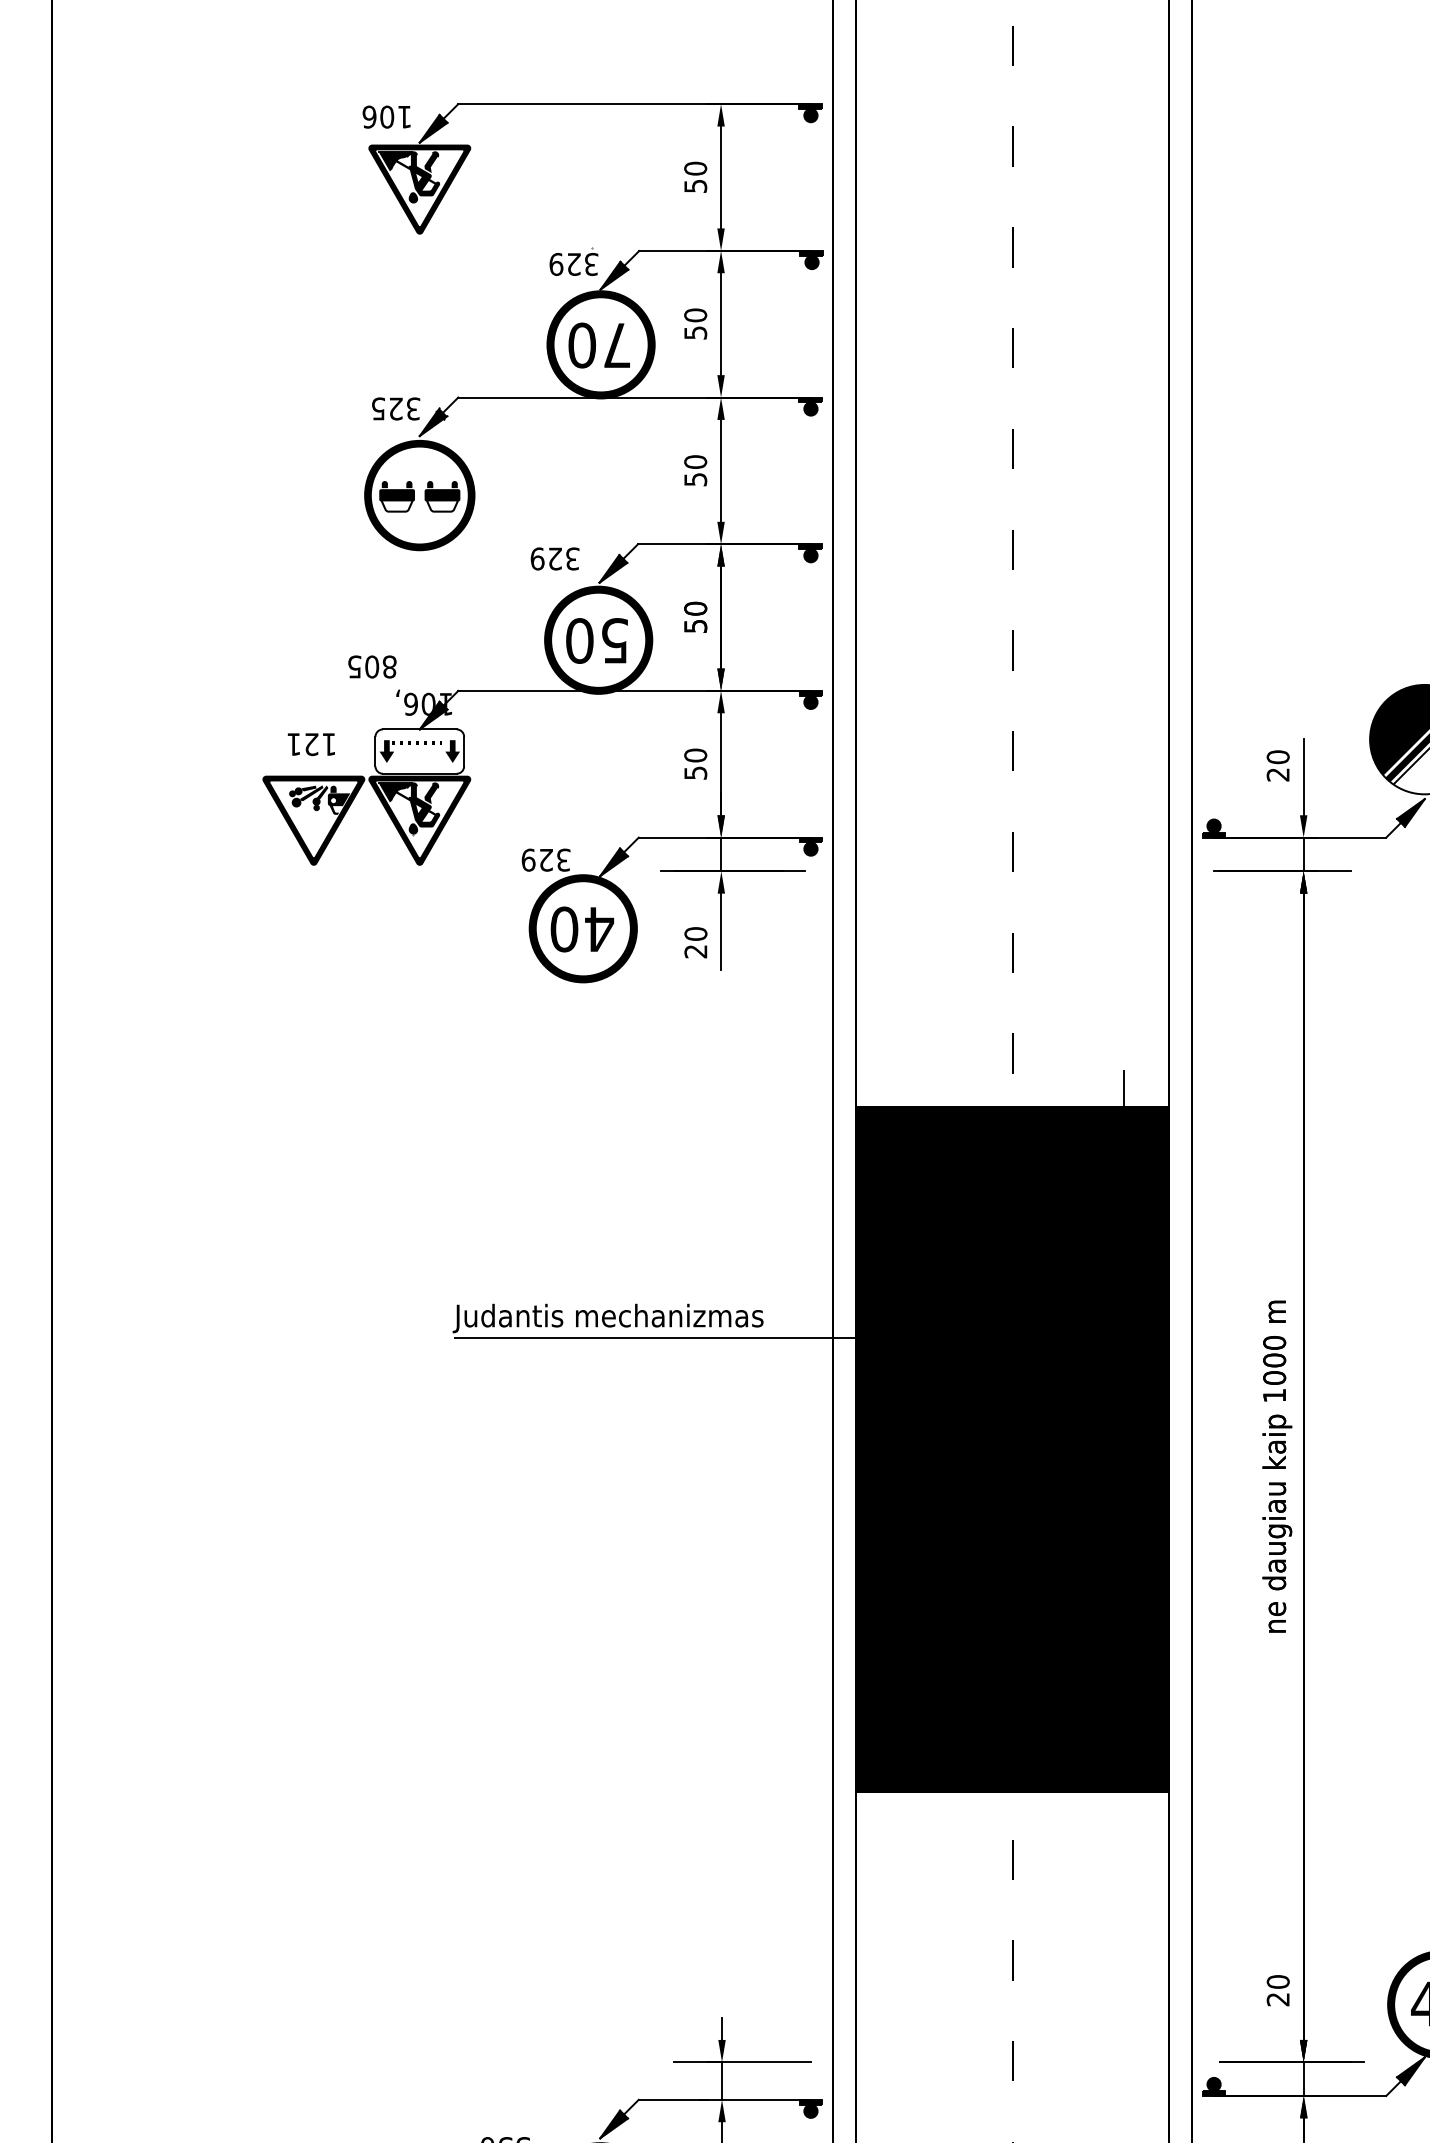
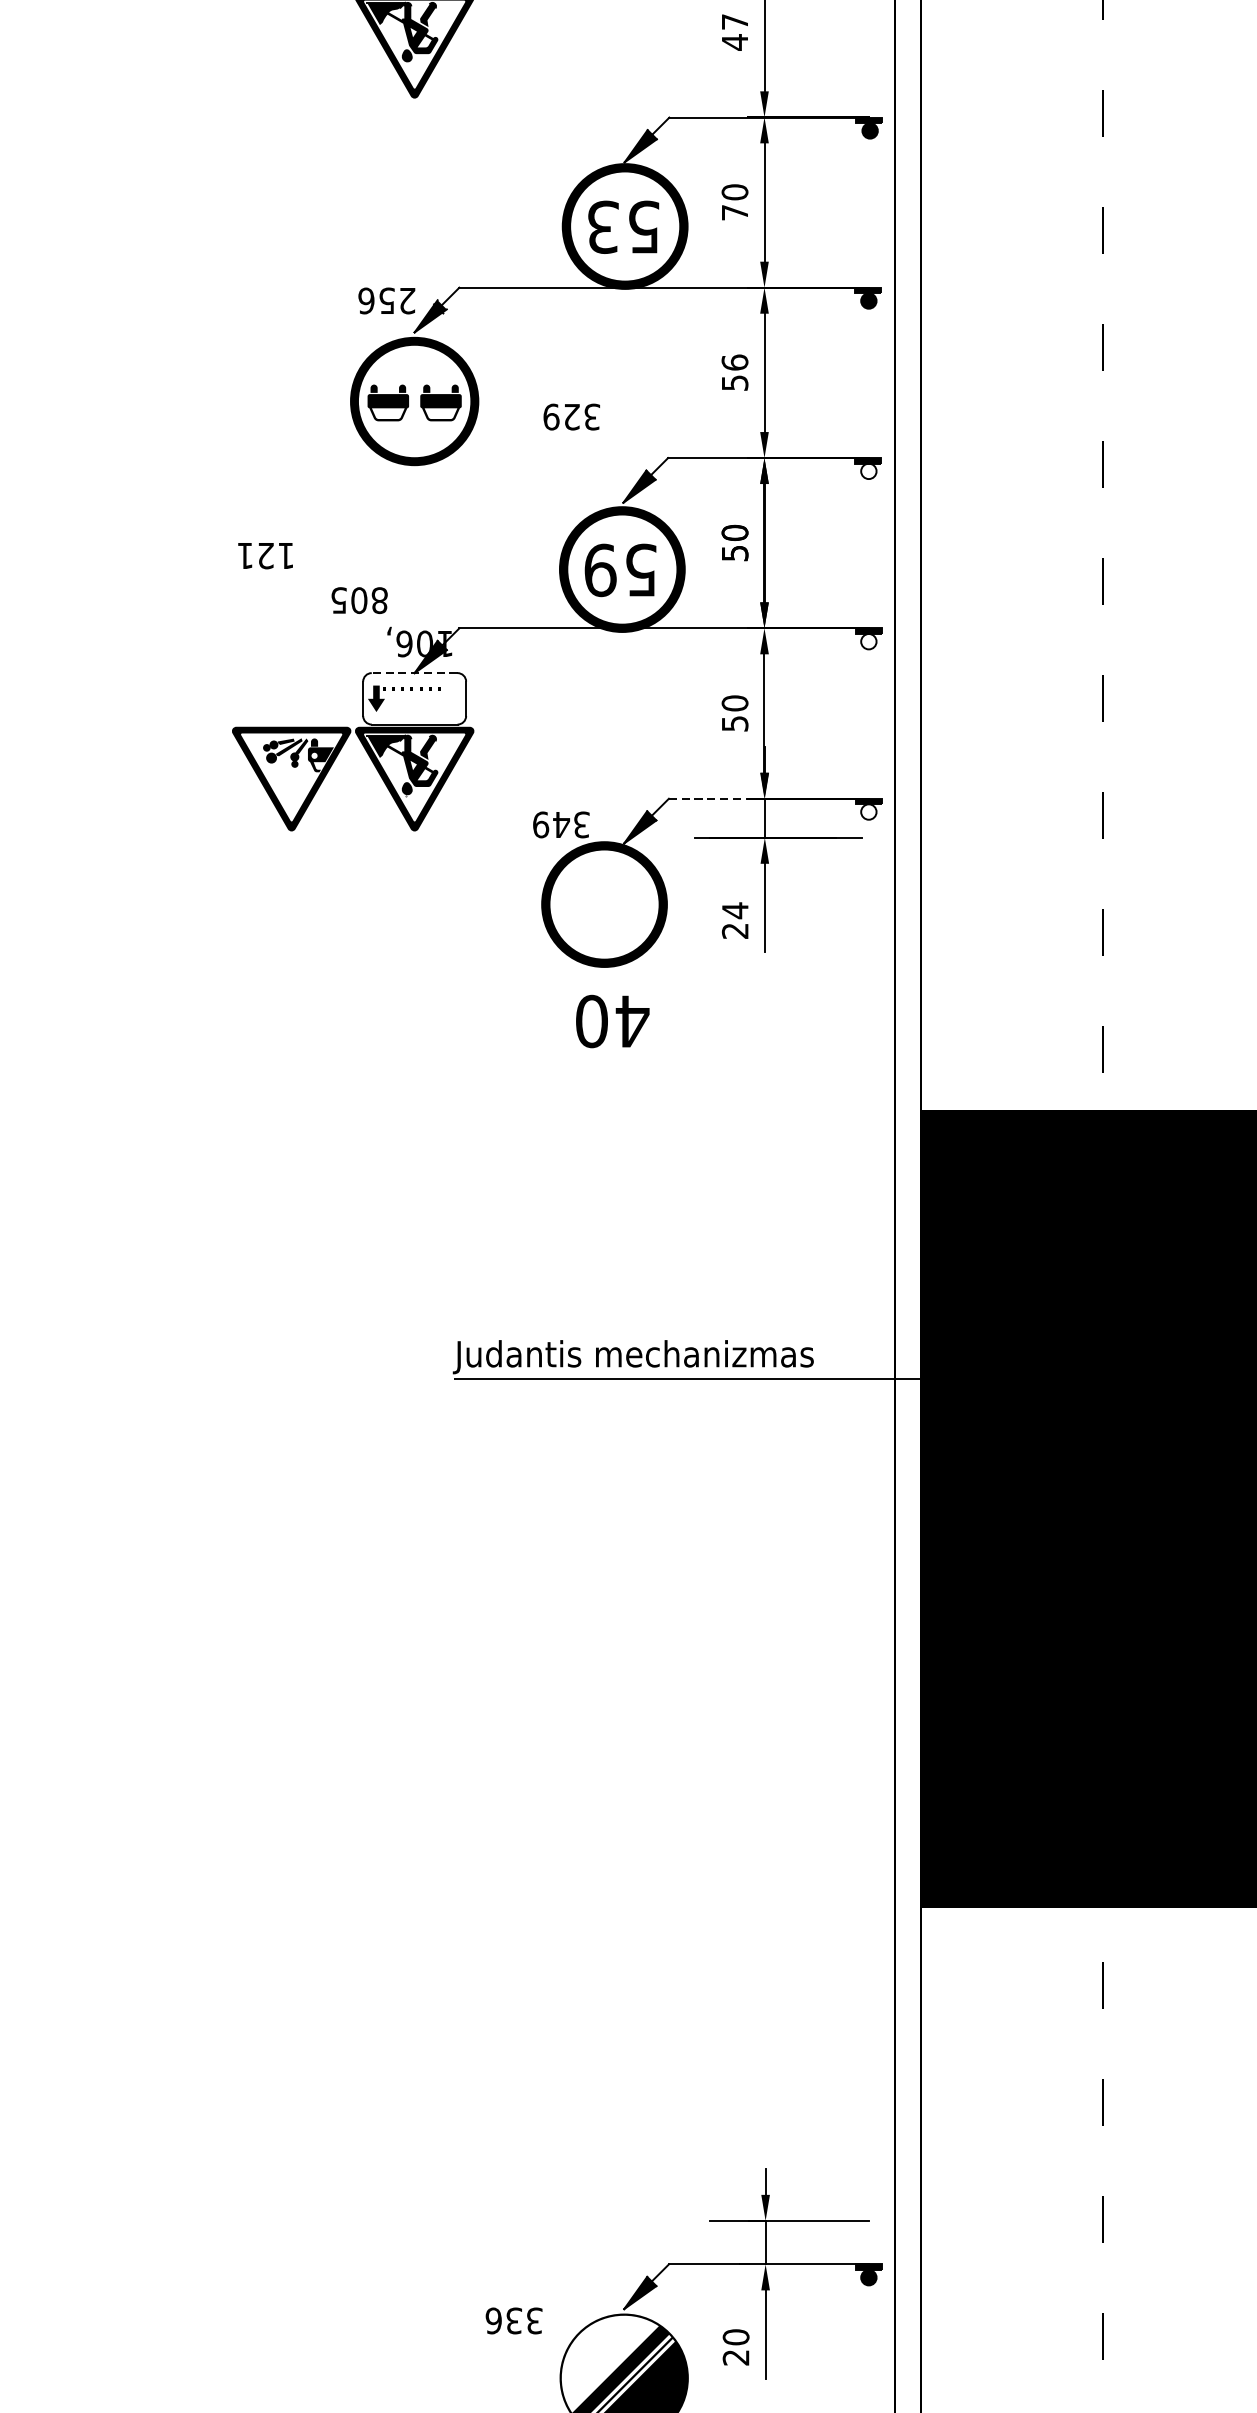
text: (695, 177) -> (734, 32), 50 -> 47
part: (573, 261) -> (593, 129), removed
text: (695, 332) -> (734, 212), 50 -> 70
text: (599, 345) -> (623, 227), 70 -> 53
text: (395, 408) -> (386, 300), 325 -> 256
text: (695, 461) -> (734, 361), 50 -> 56
fill: (810, 555) -> (868, 471), removed
text: (554, 558) -> (571, 416), moved
text: (579, 640) -> (600, 569), 50 -> 59
fill: (810, 702) -> (868, 641), removed
line: (419, 729) -> (414, 673), solid -> dashed
text: (310, 744) -> (264, 555), moved
fill: (452, 751) -> (452, 698), removed
line: (673, 837) -> (709, 798), solid -> dashed
fill: (810, 848) -> (868, 811), removed
text: (546, 860) -> (561, 825), 329 -> 349
text: (582, 929) -> (612, 1021), moved
text: (695, 933) -> (734, 910), 20 -> 24
line: (1123, 1087) -> (1231, 1088), removed

